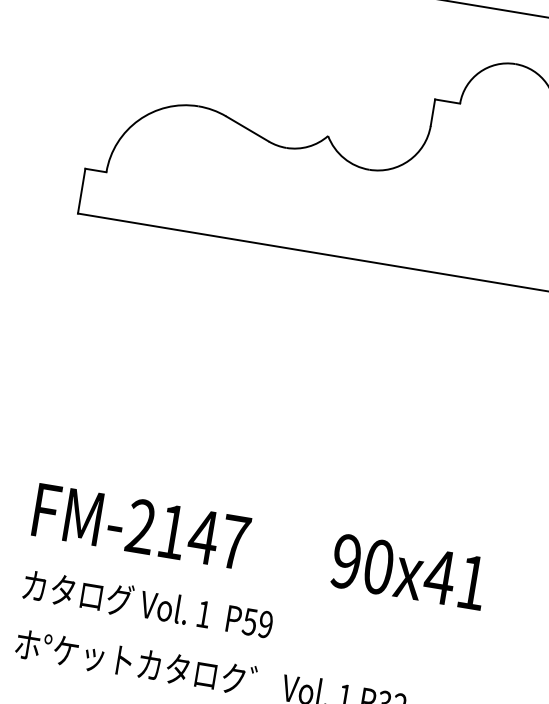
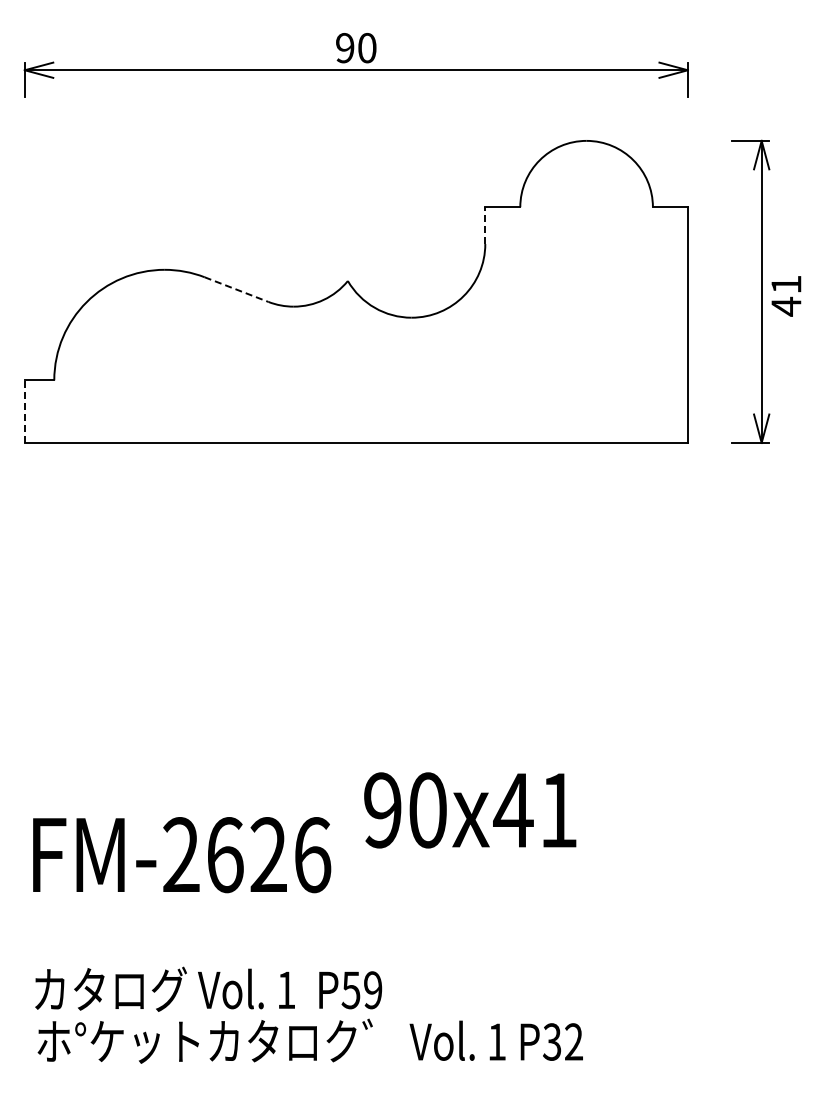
line: (433, 112) -> (485, 225), solid -> dashed
line: (248, 129) -> (237, 289), solid -> dashed
line: (81, 191) -> (24, 411), solid -> dashed
text: (204, 537) -> (269, 855), FM-2147 -> FM-2626
text: (409, 572) -> (470, 810), moved
text: (148, 603) -> (208, 988), moved

